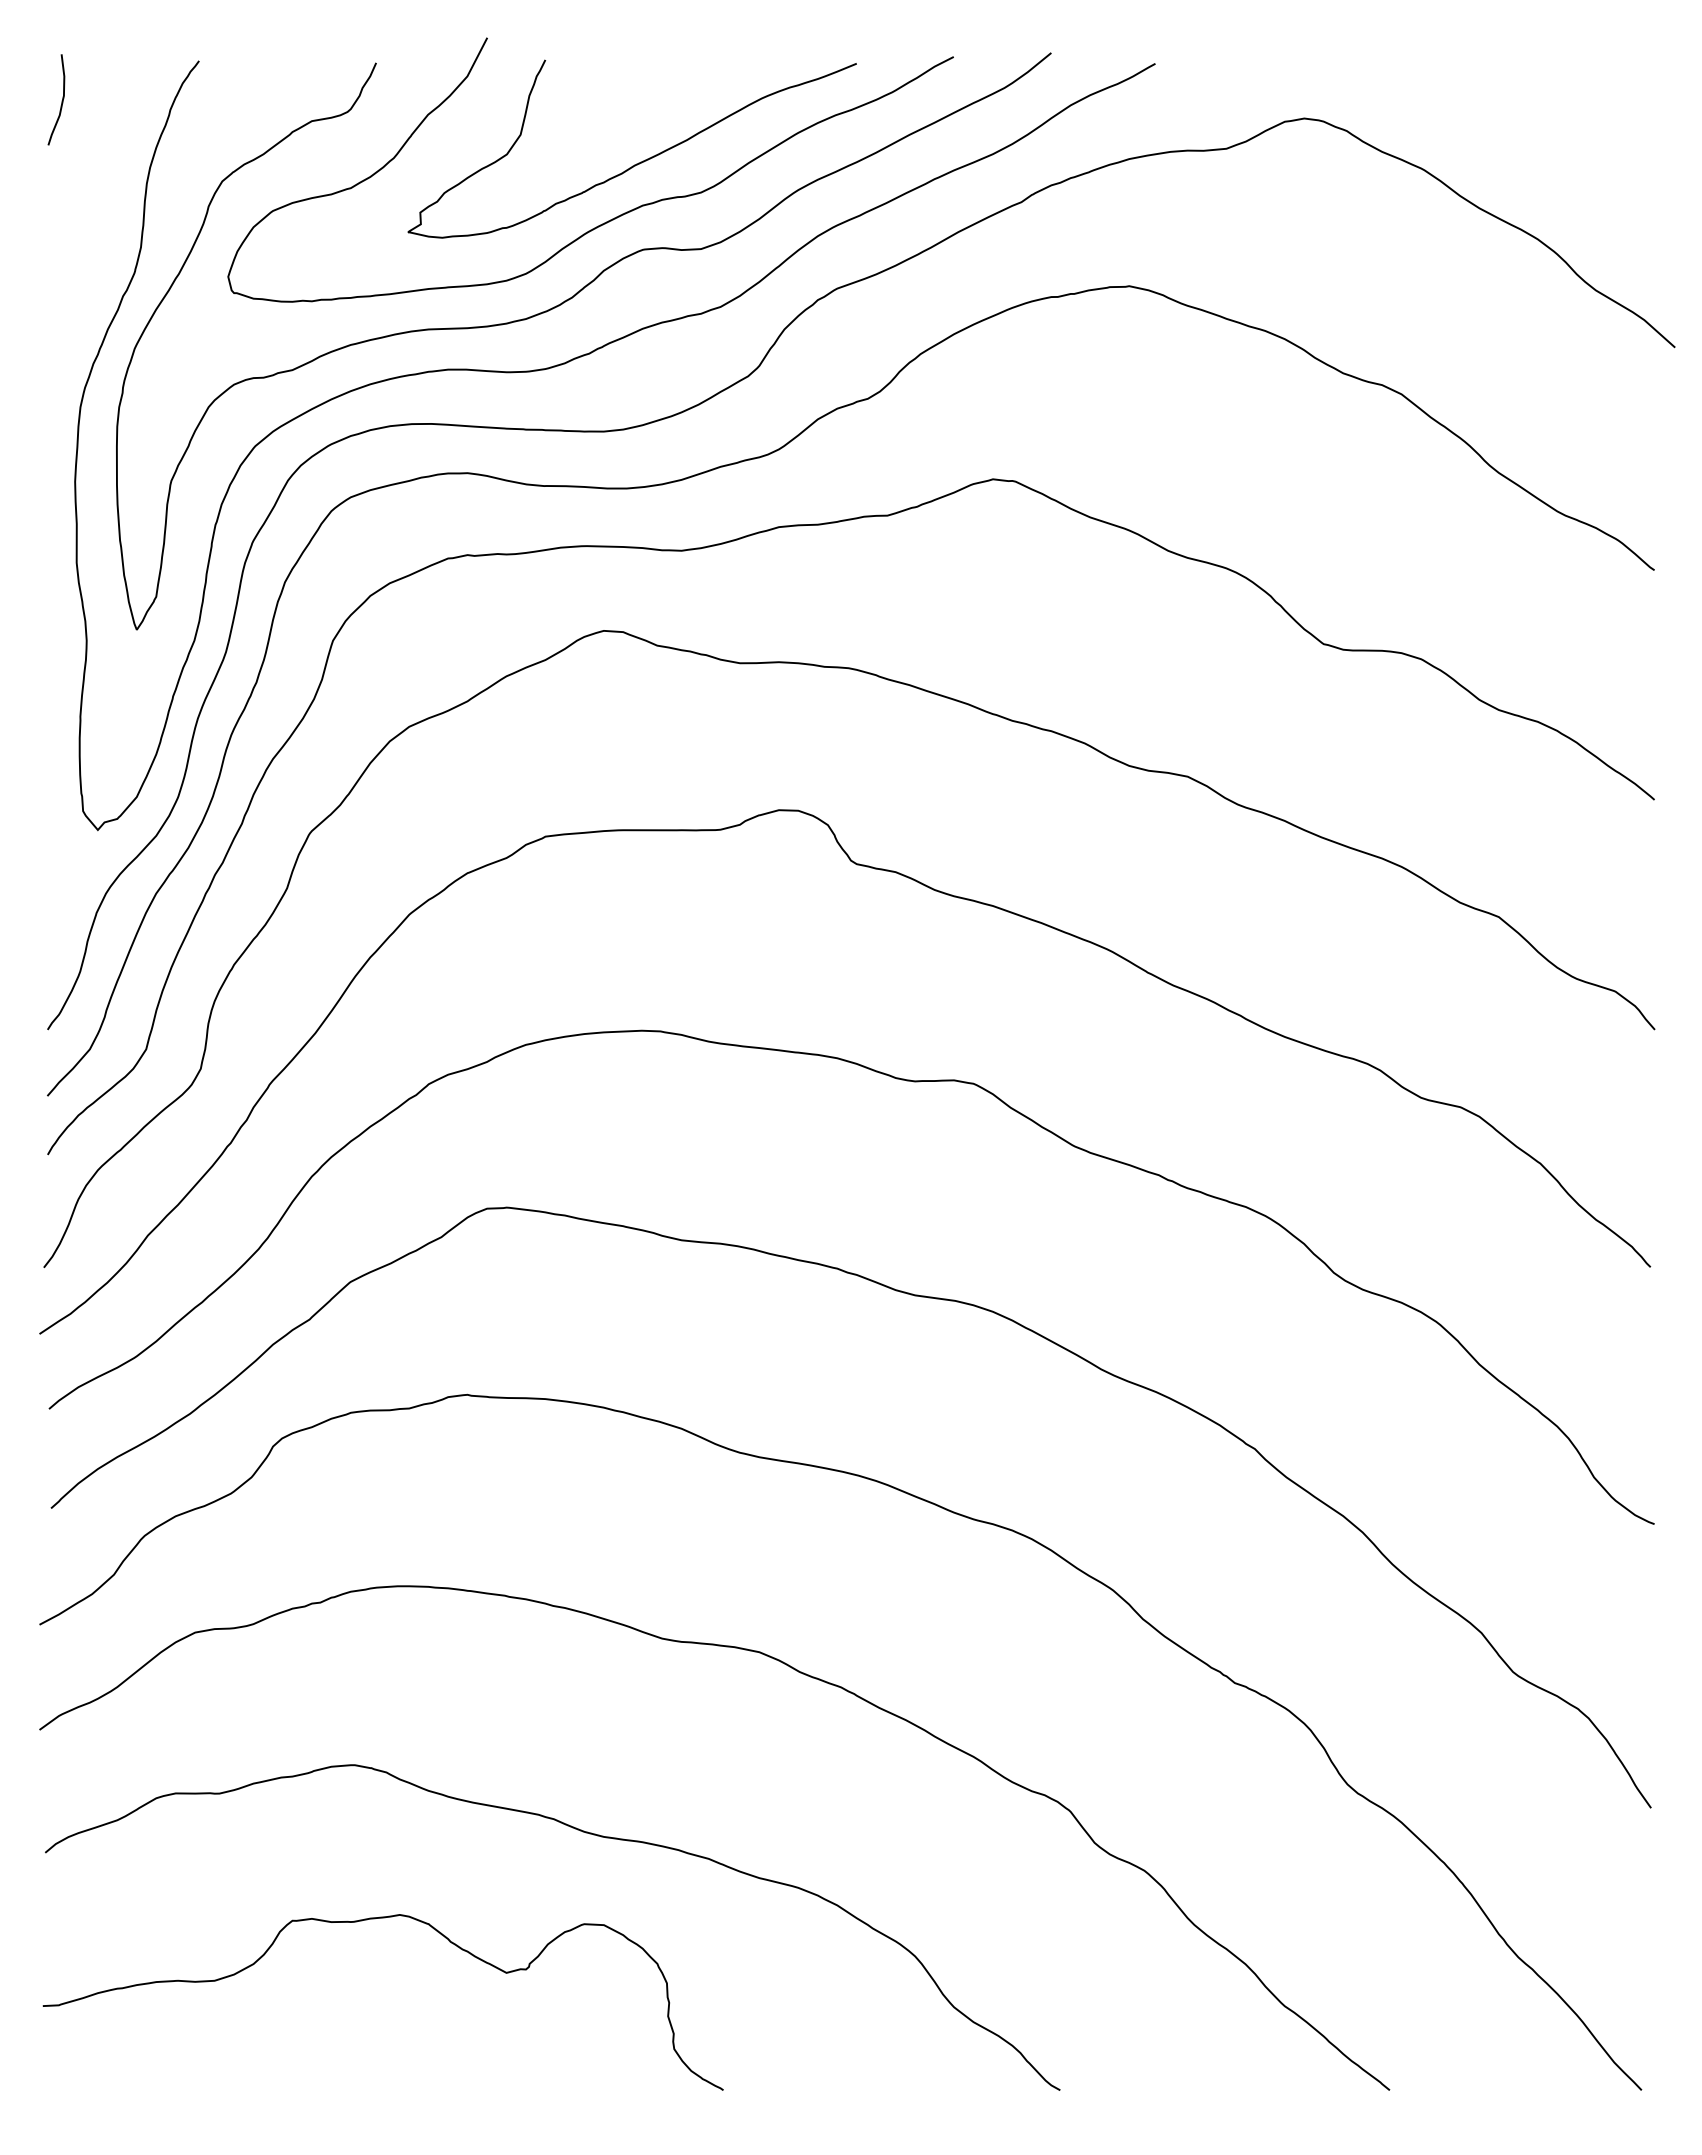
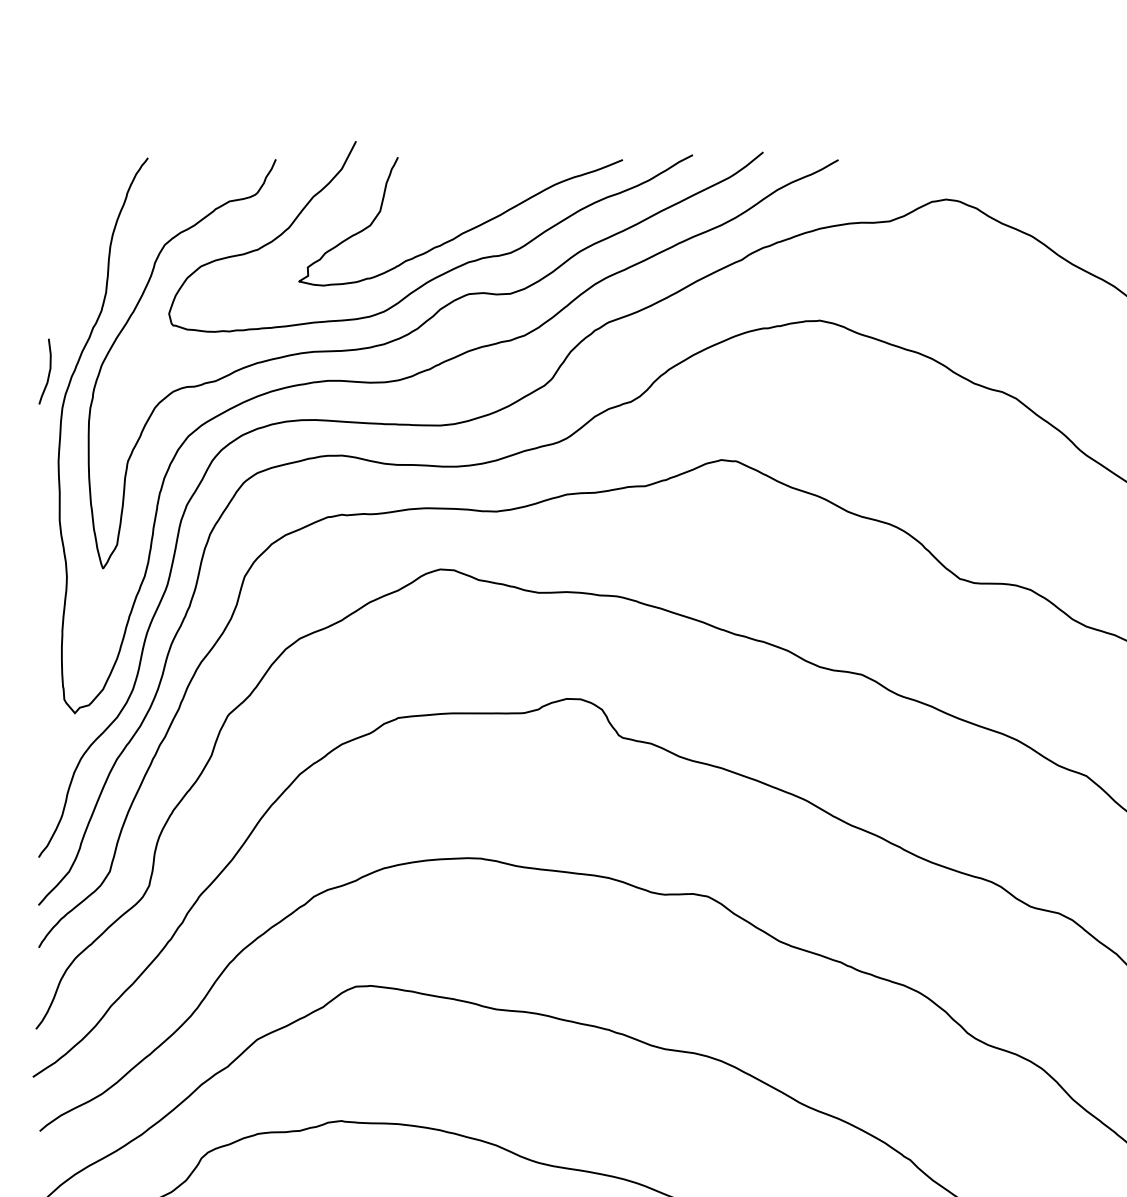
curve: (61, 100) -> (48, 372), moved

